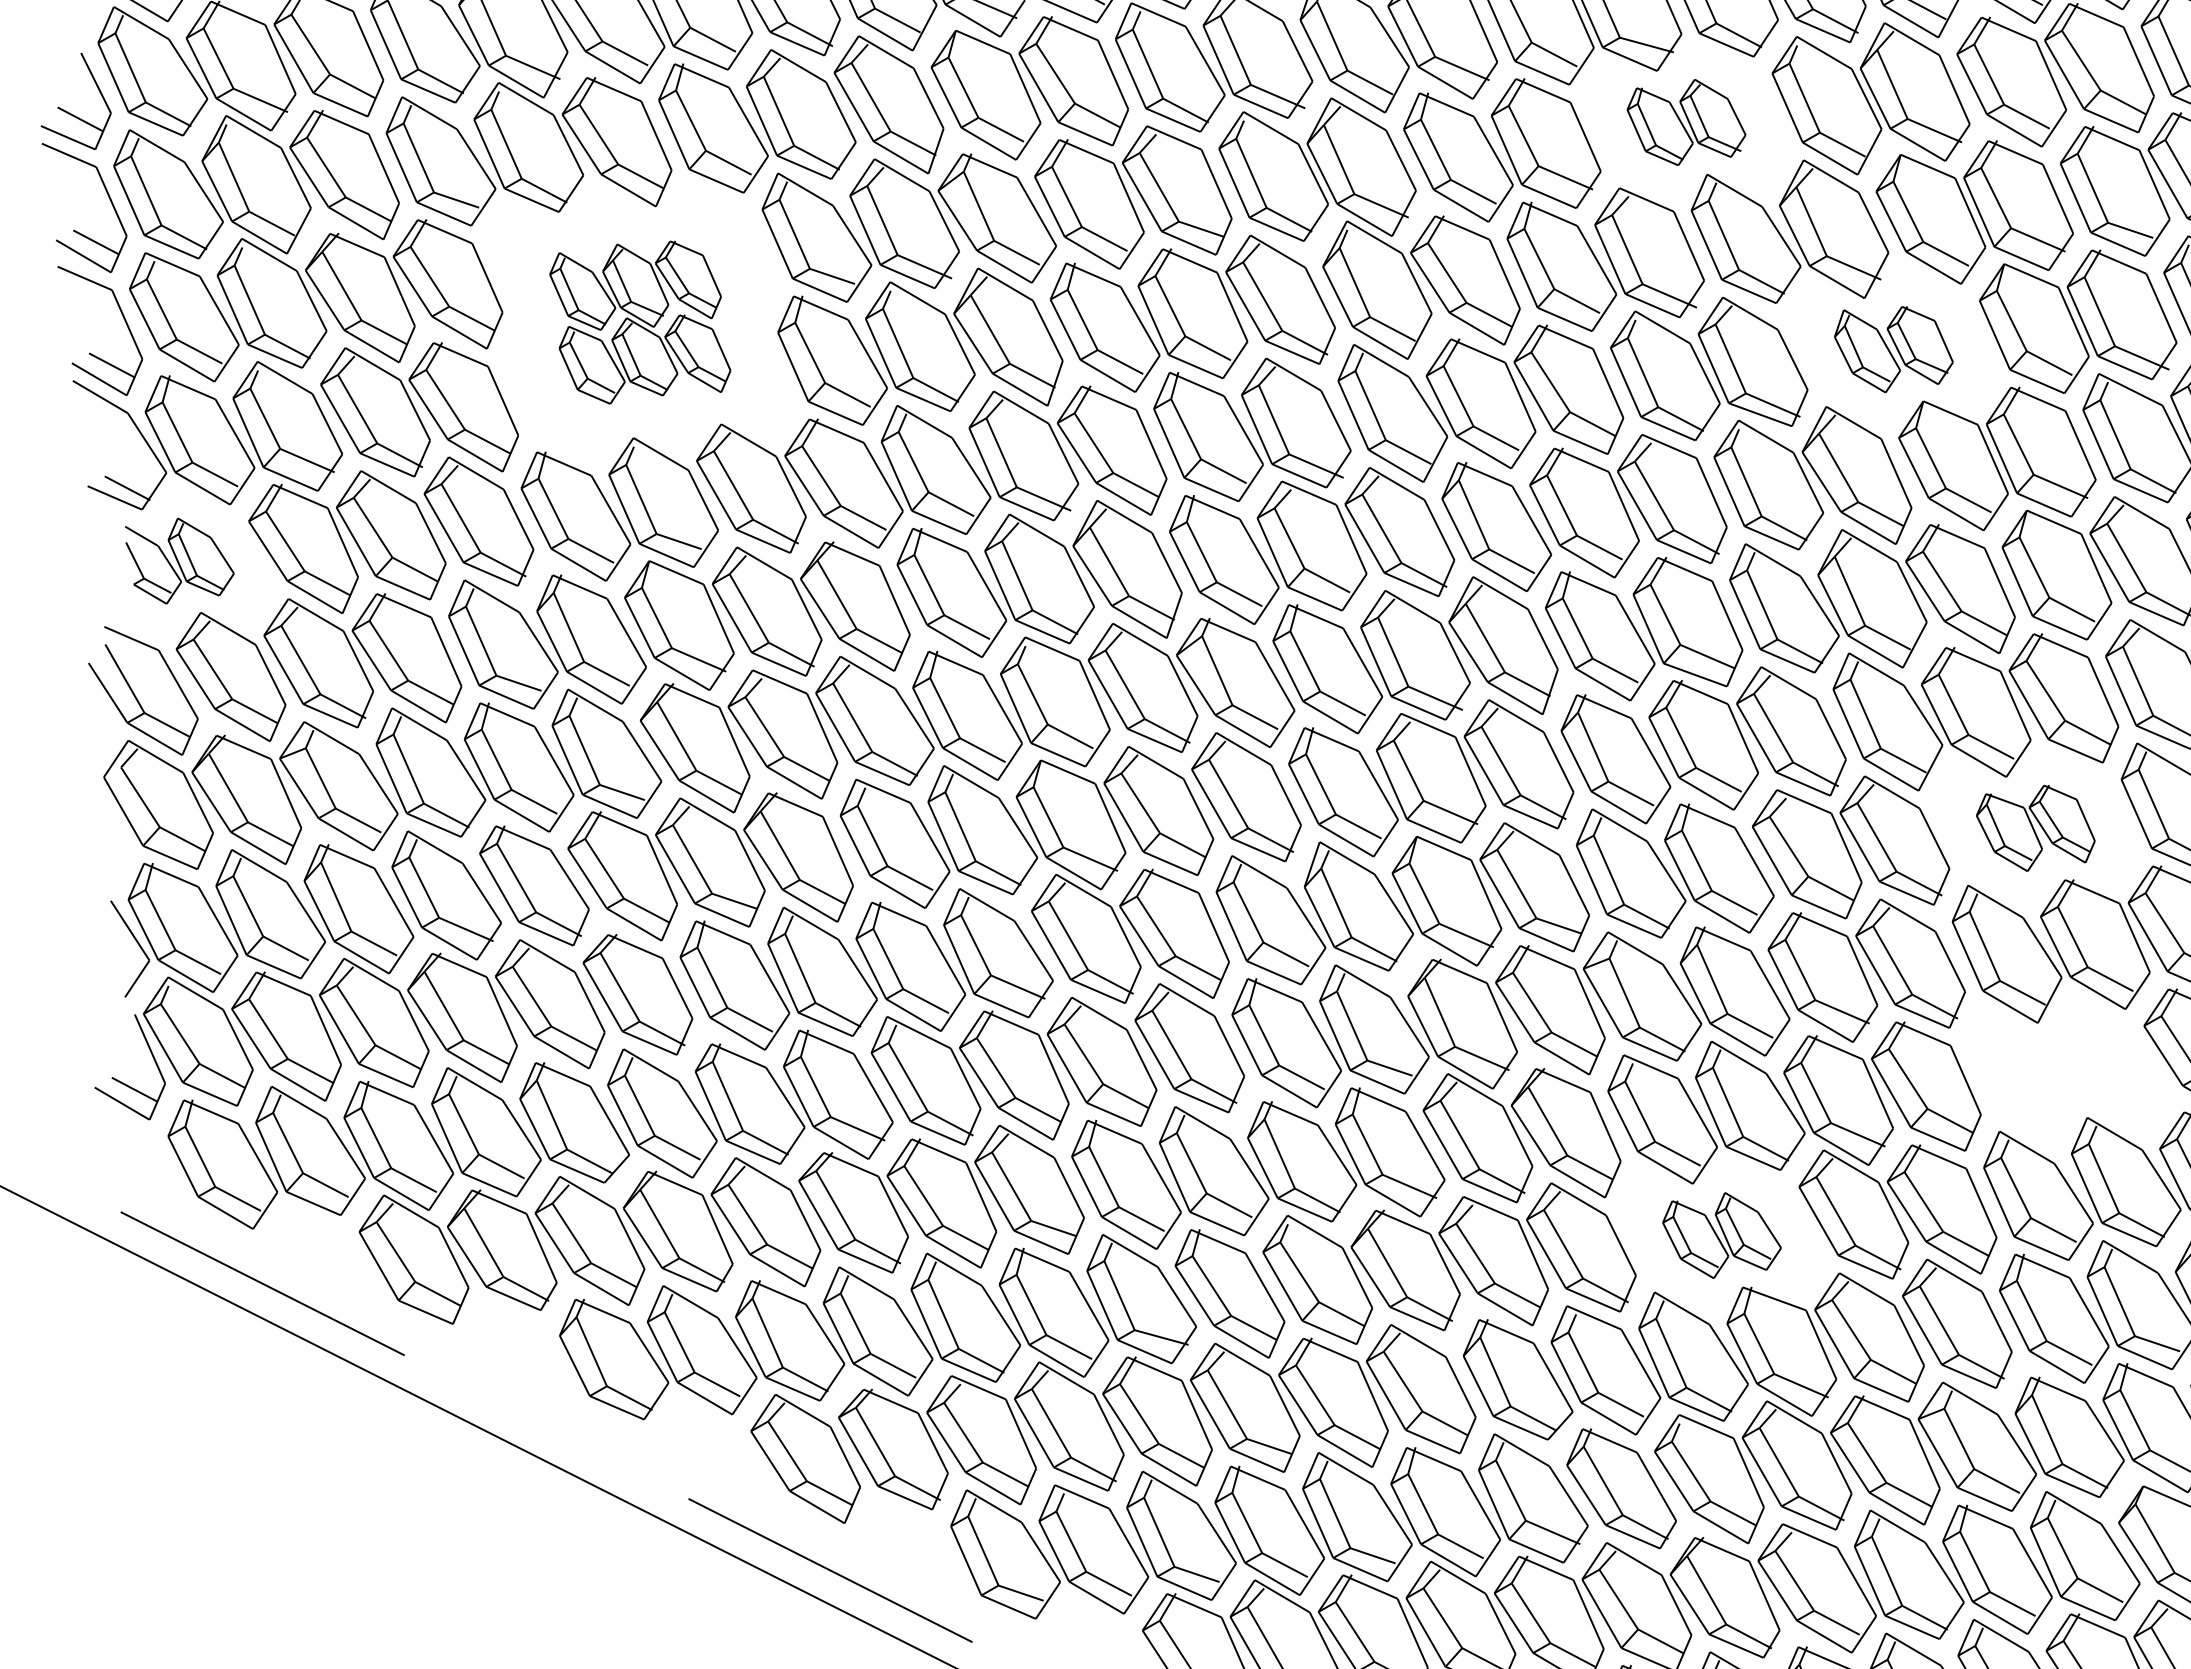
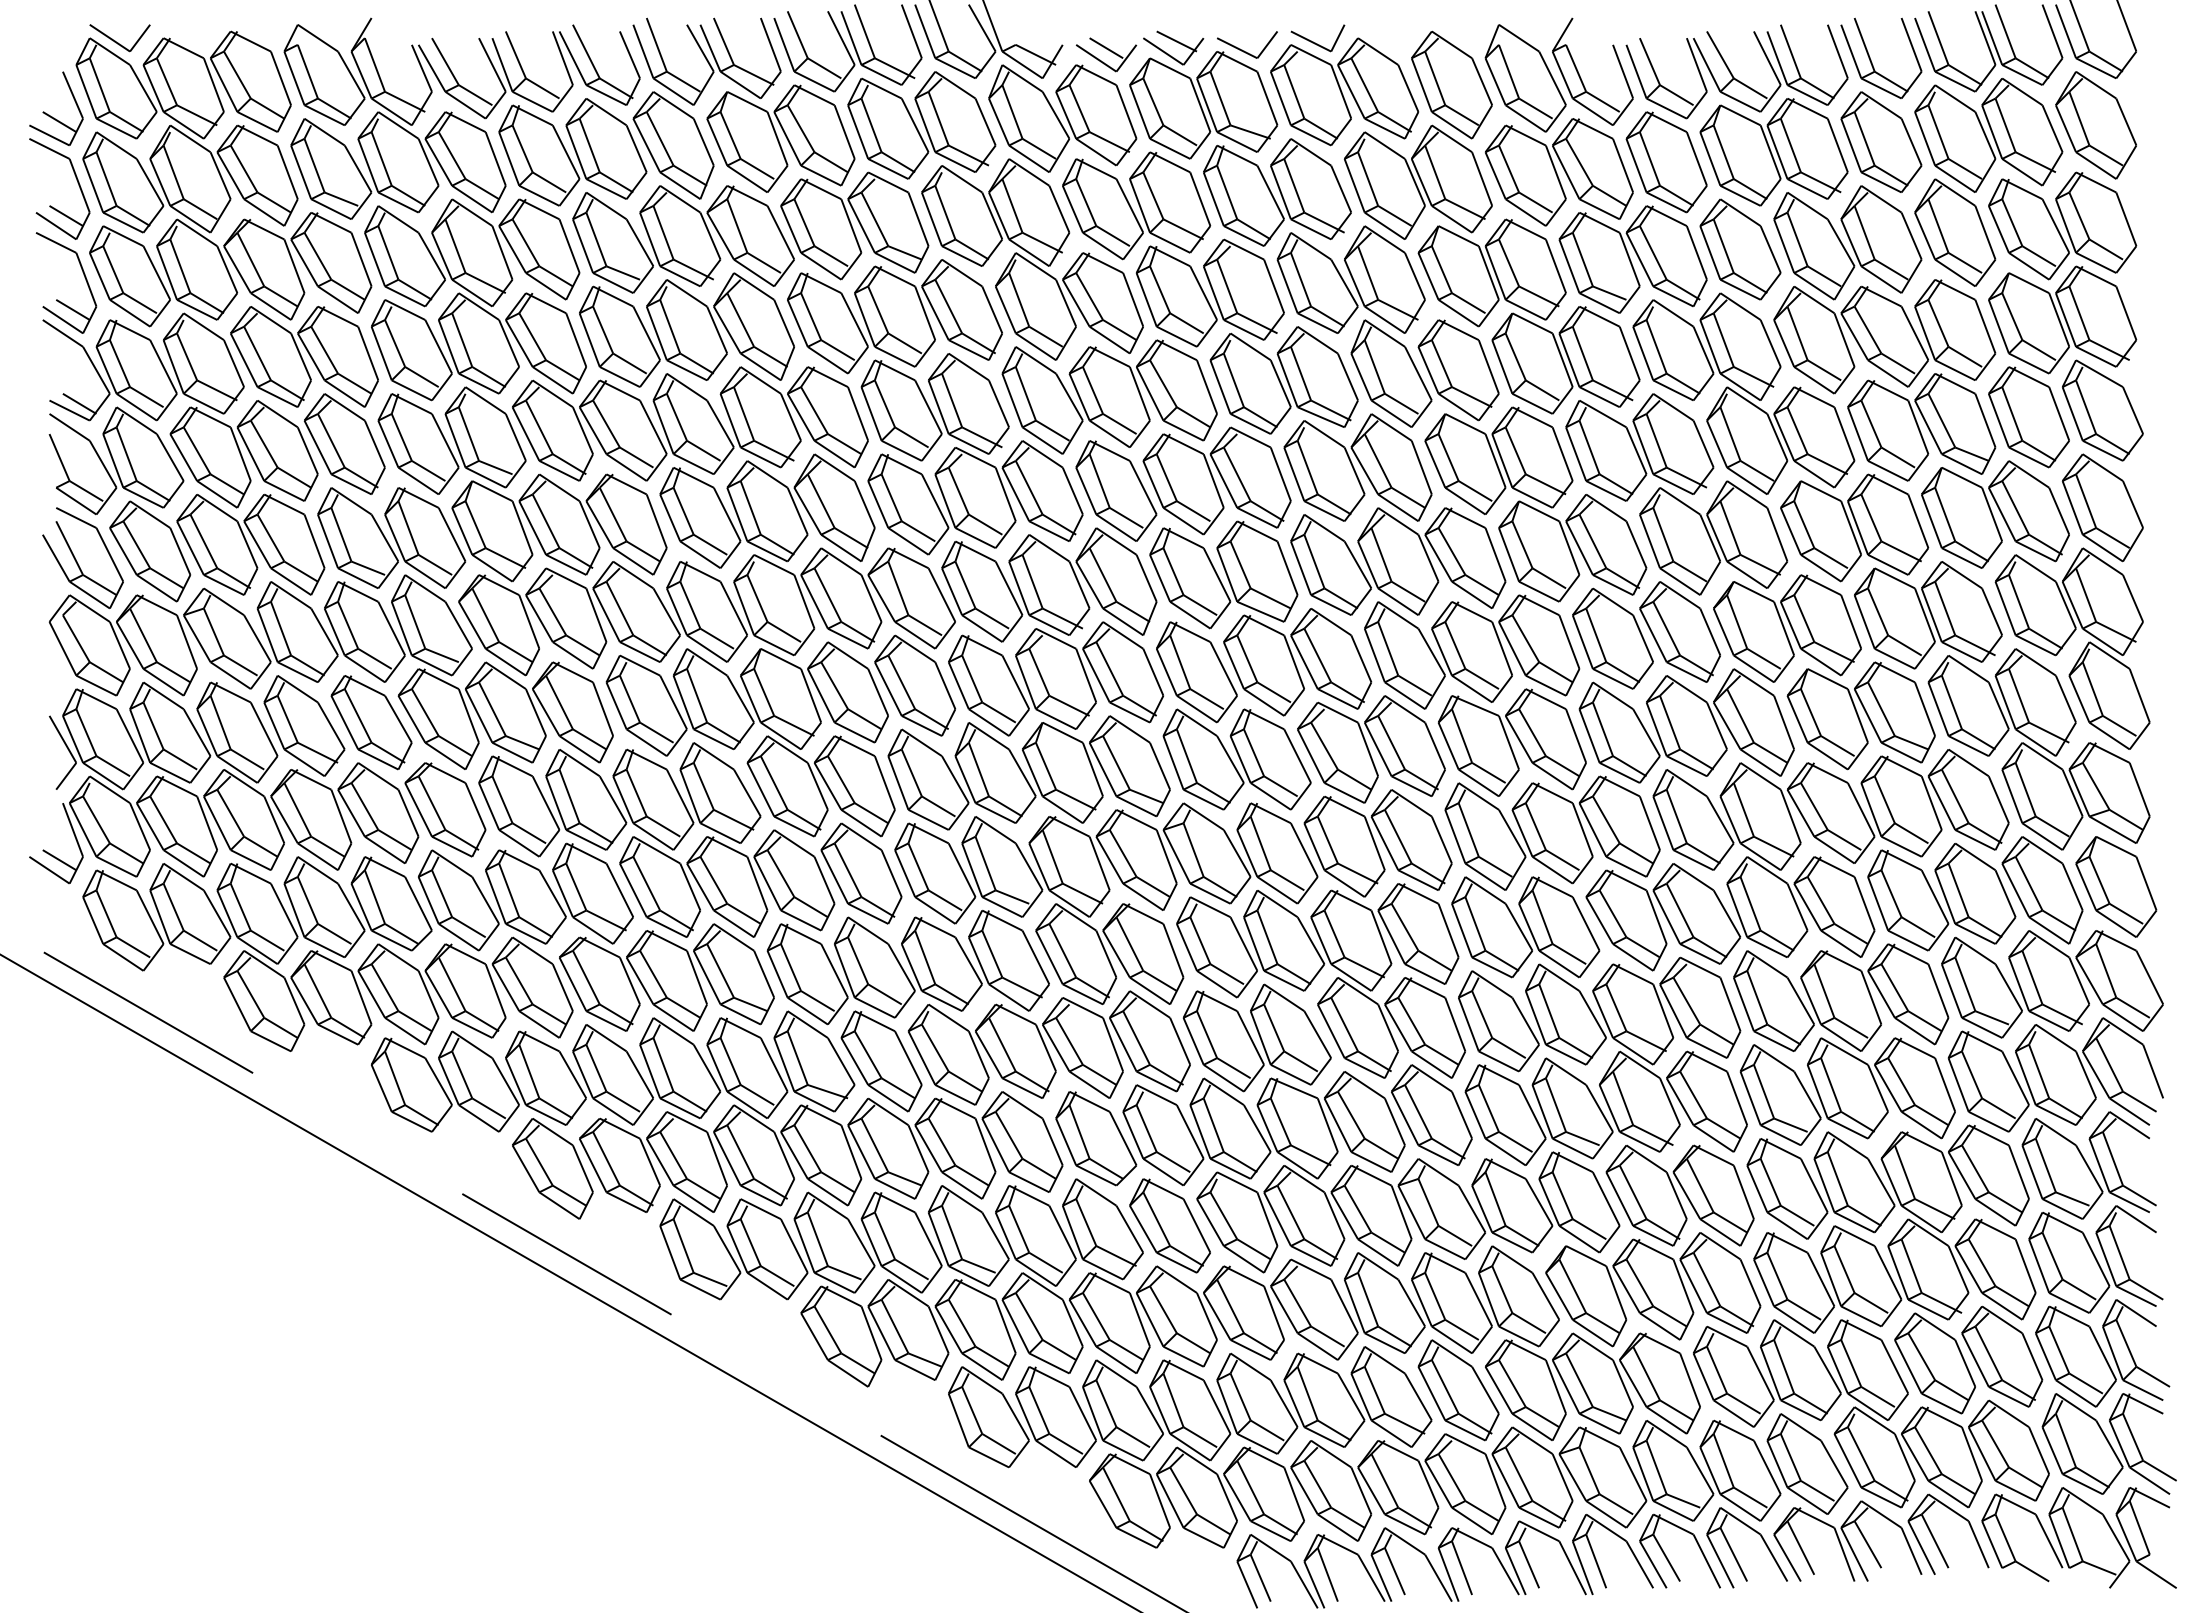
part: (1686, 122) -> (1277, 192), size x1.67
part: (640, 322) -> (475, 299), size x1.67
part: (1893, 349) -> (1424, 373), size x1.67
part: (180, 560) -> (116, 460), size x1.67
part: (2035, 828) -> (1512, 742), size x1.67
part: (2066, 1070) -> (1525, 927), added
part: (1721, 1234) -> (1256, 1037), size x1.67

